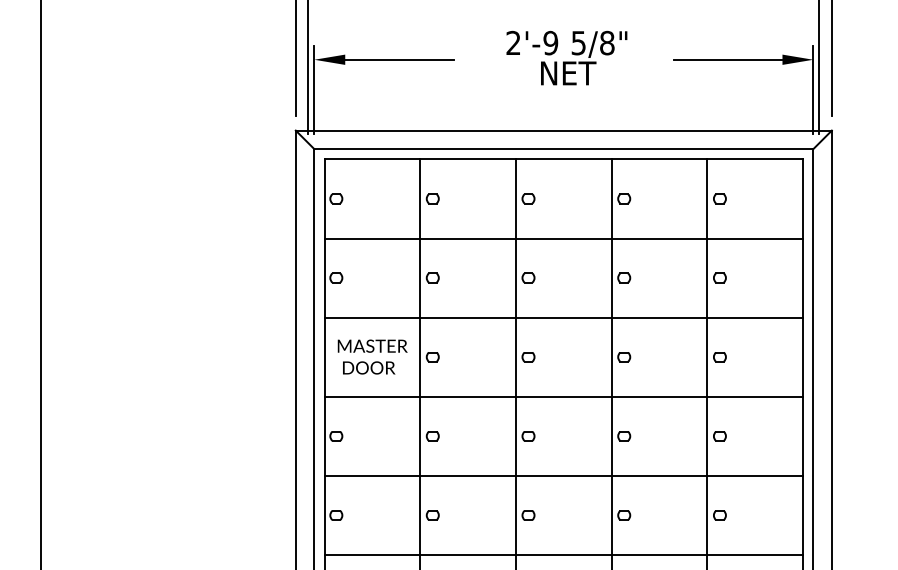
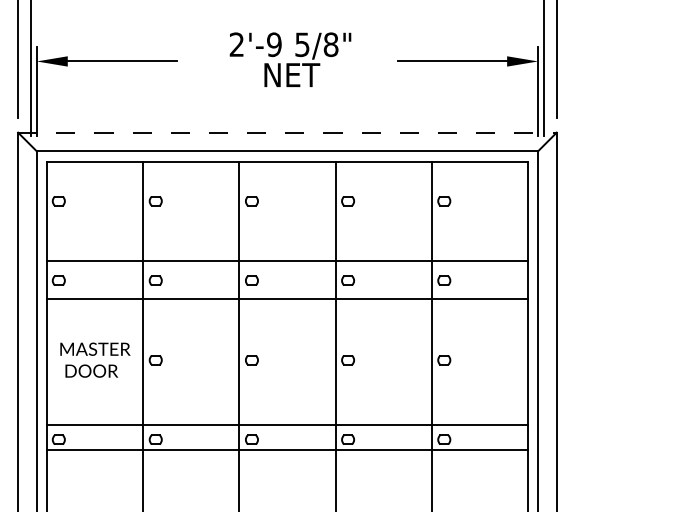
line: (564, 130) -> (288, 132), solid -> dashed
line: (563, 238) -> (287, 261), moved
line: (563, 317) -> (287, 299), moved
line: (563, 396) -> (287, 424), moved
line: (563, 475) -> (287, 450), moved

